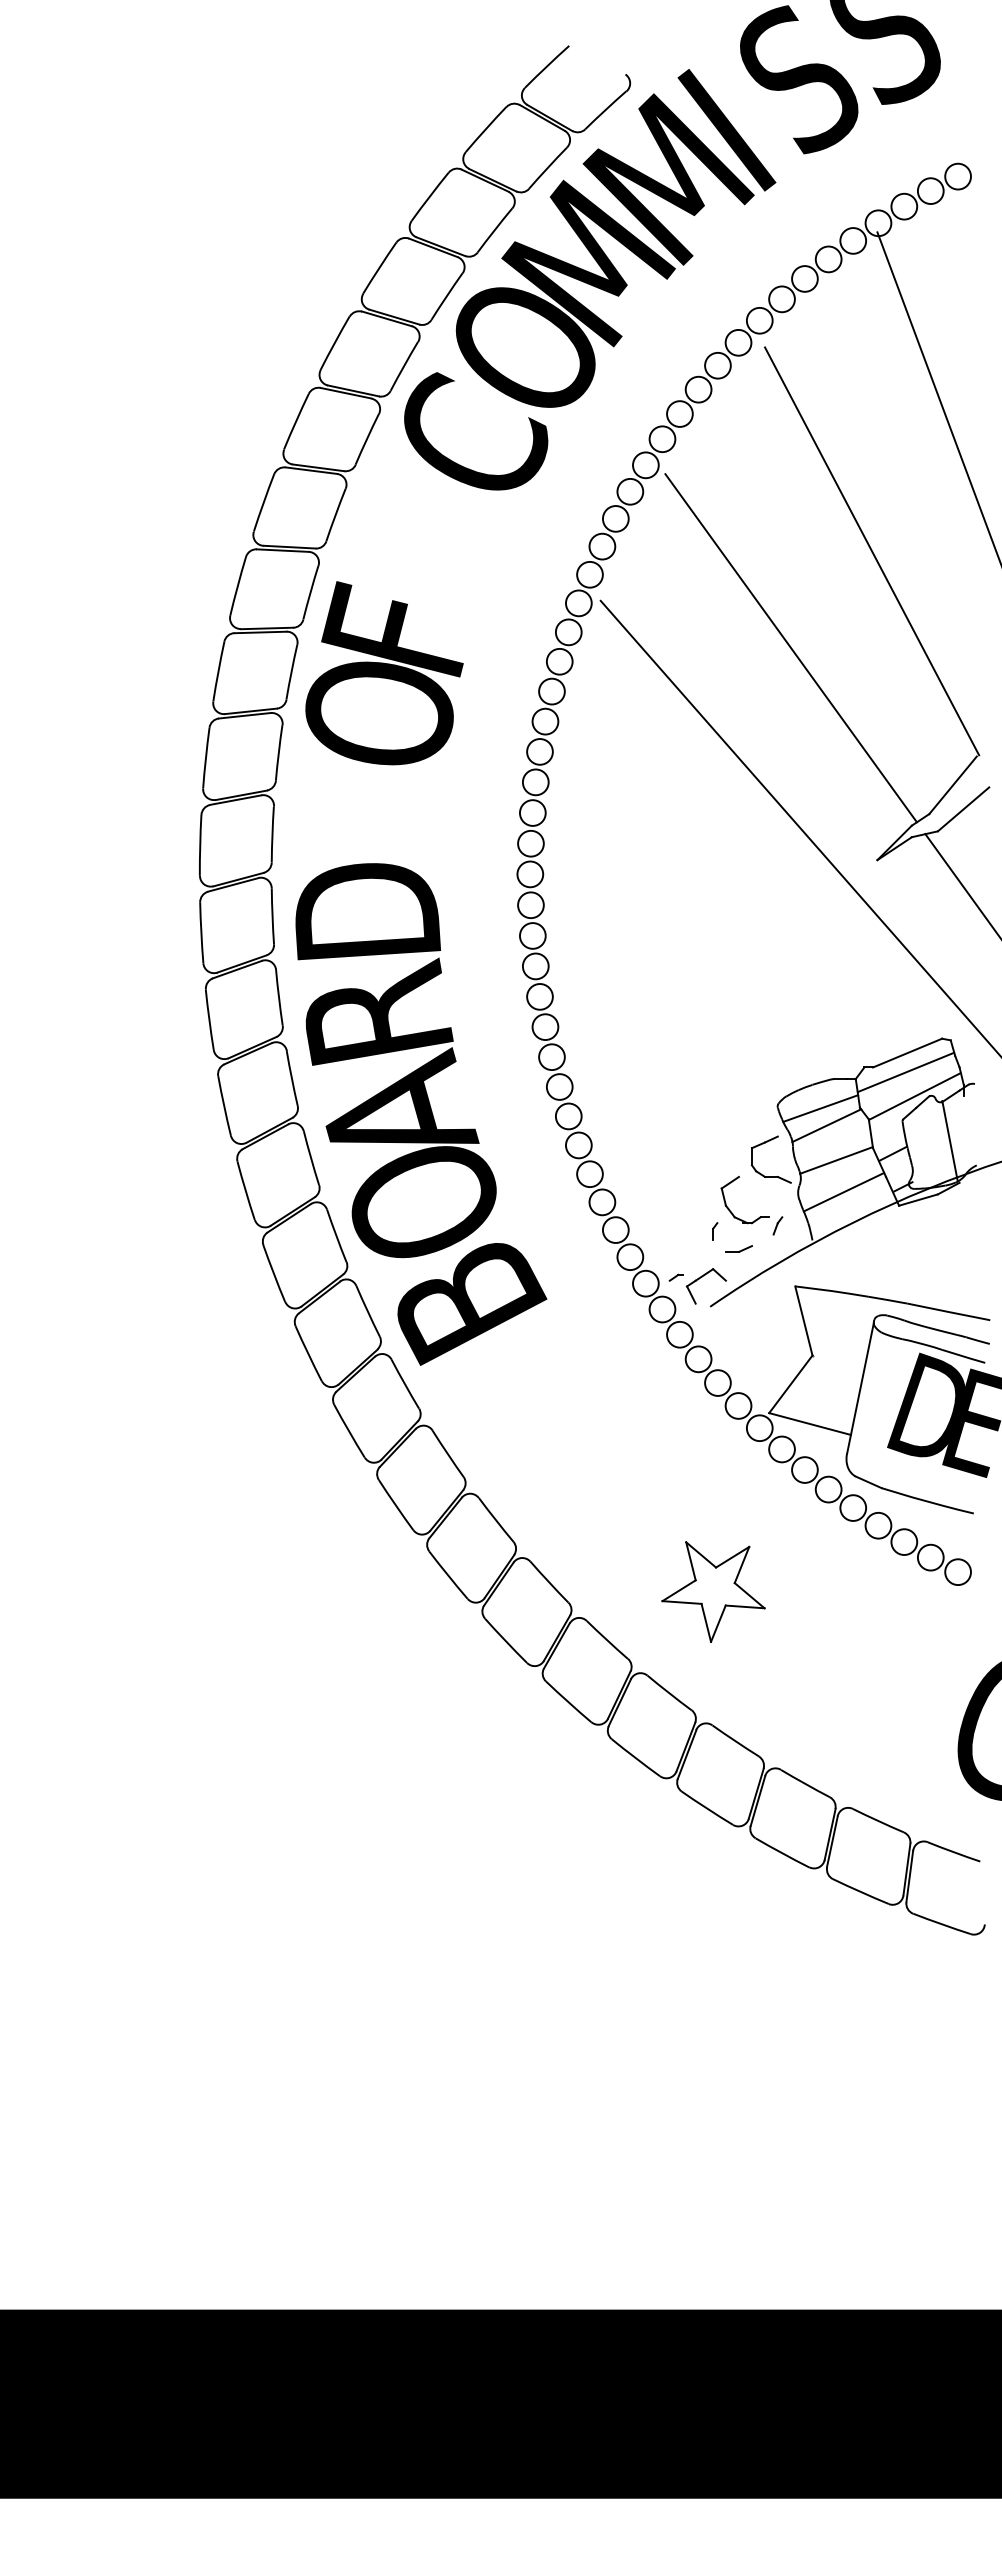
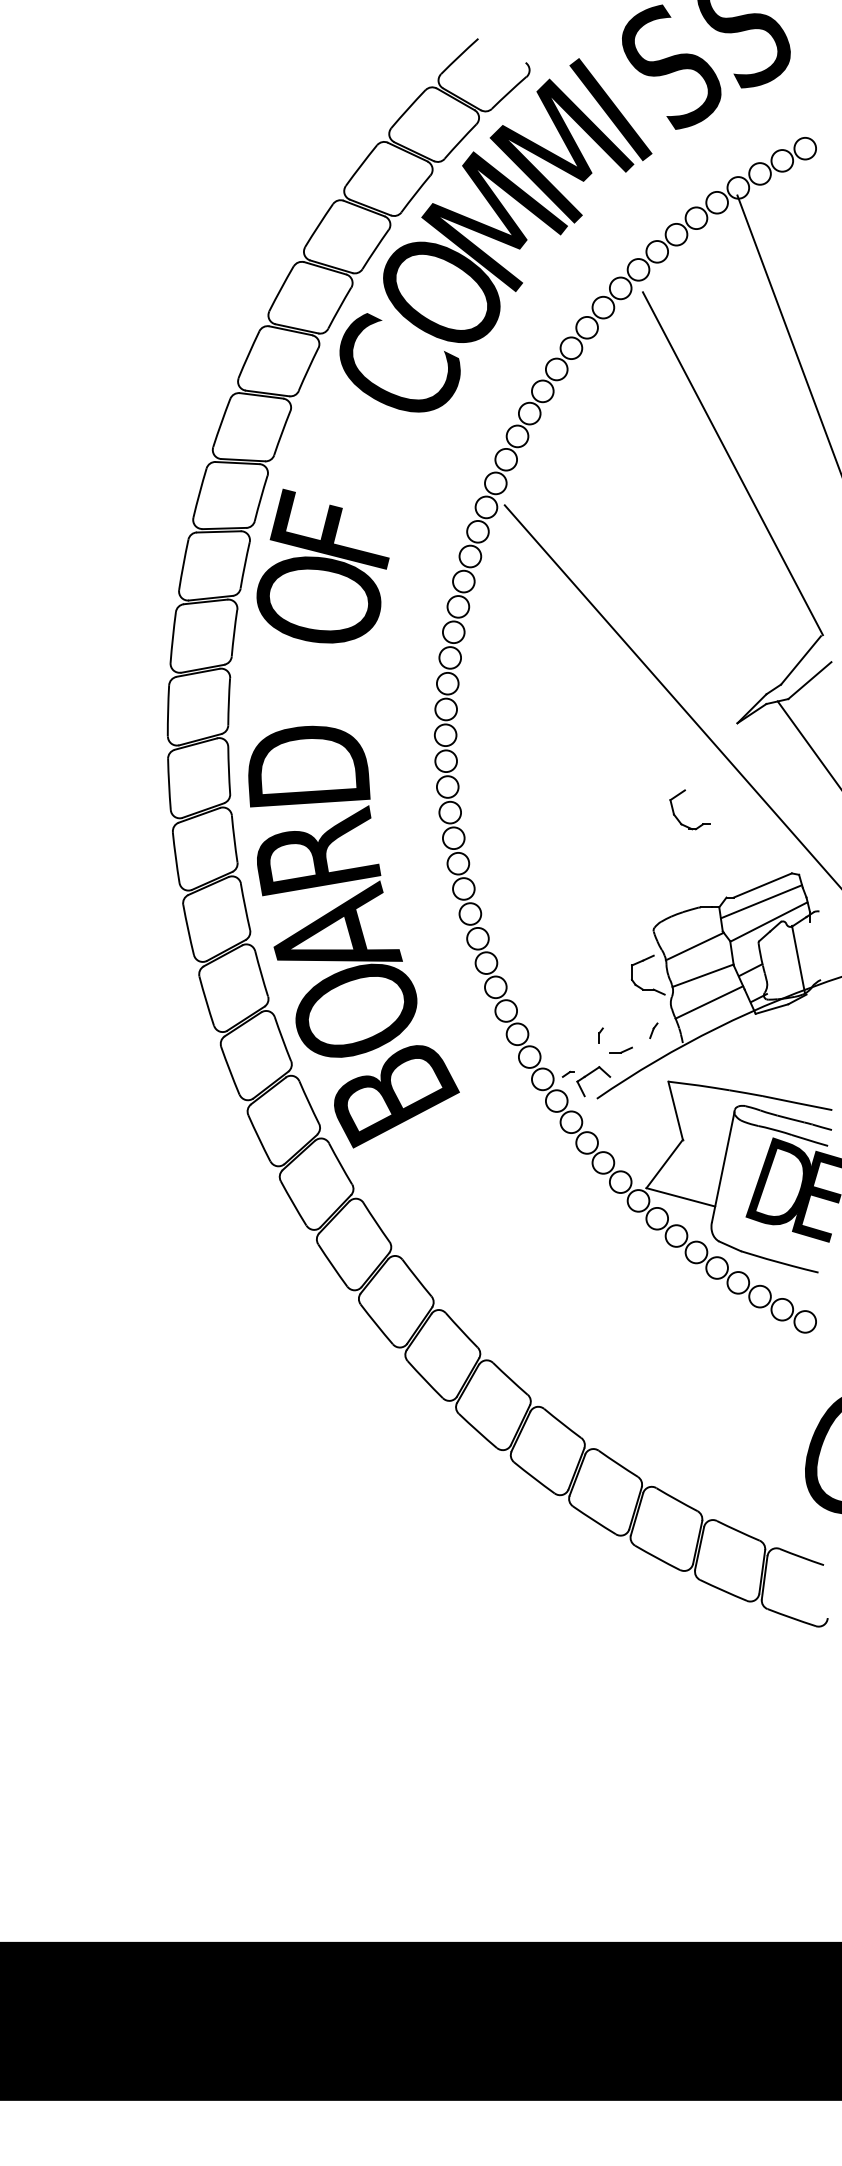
line: (790, 648) -> (664, 545), removed
line: (820, 1108) -> (689, 932), removed
part: (729, 1208) -> (676, 816), moved
part: (713, 1591) -> (599, 1338), removed

